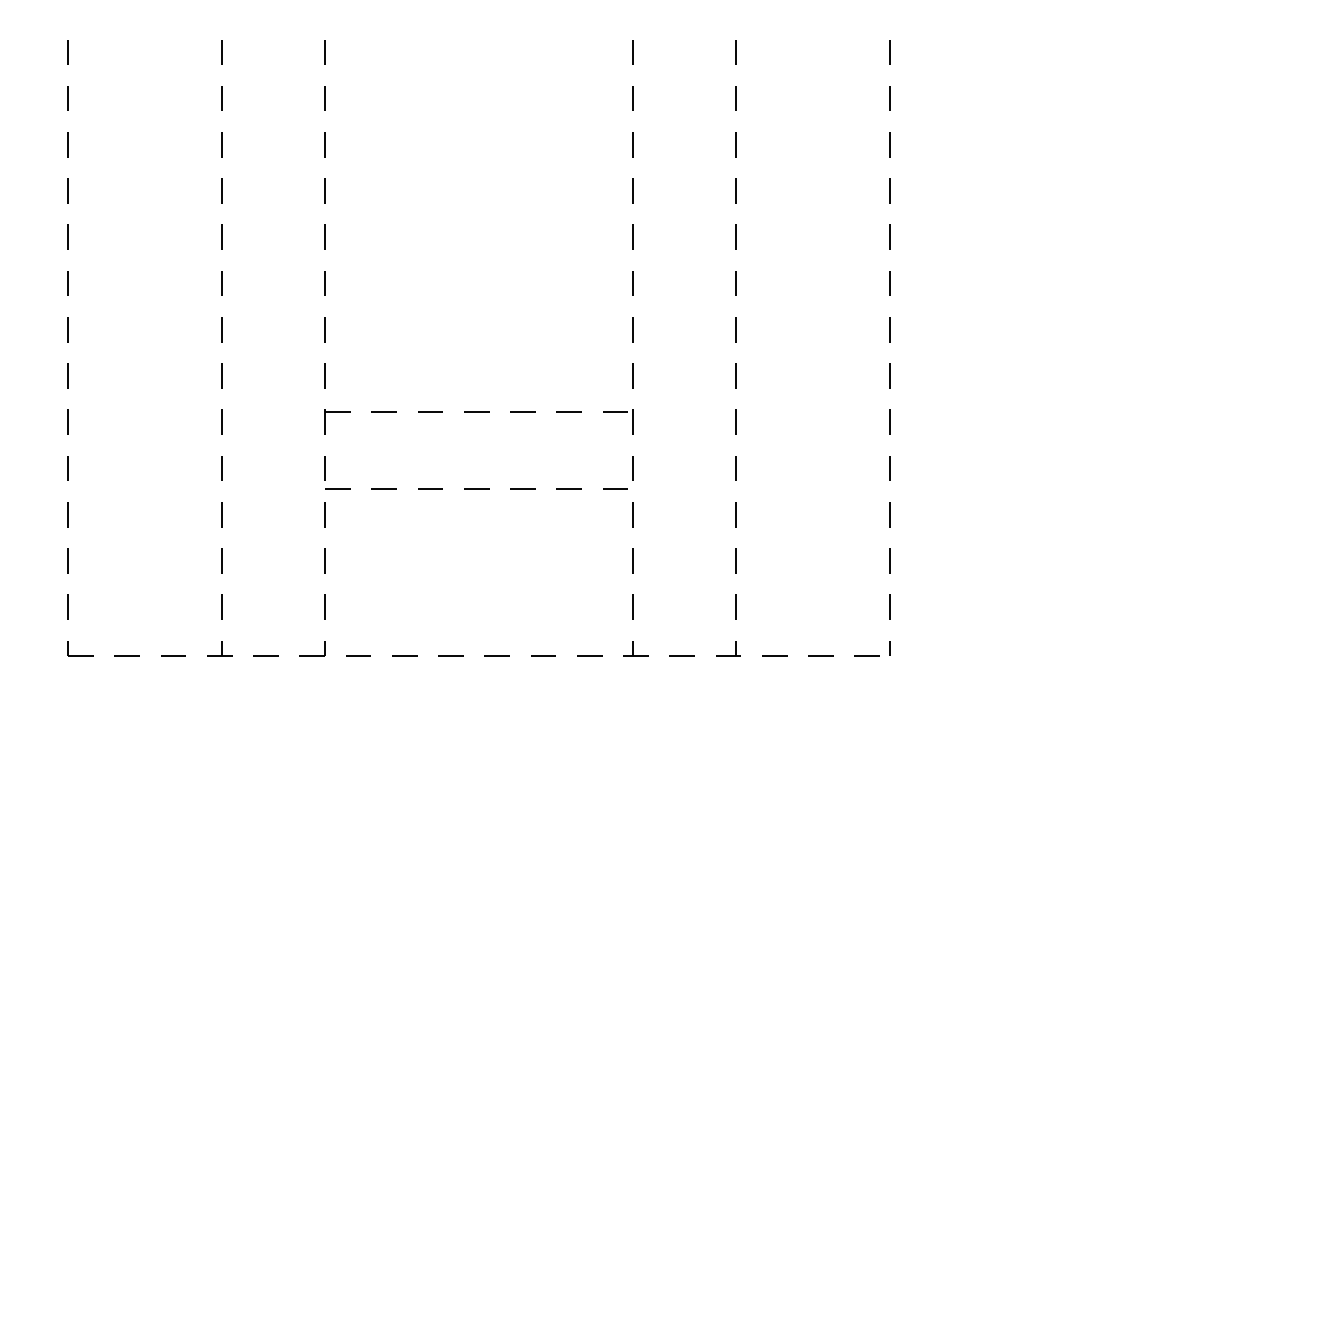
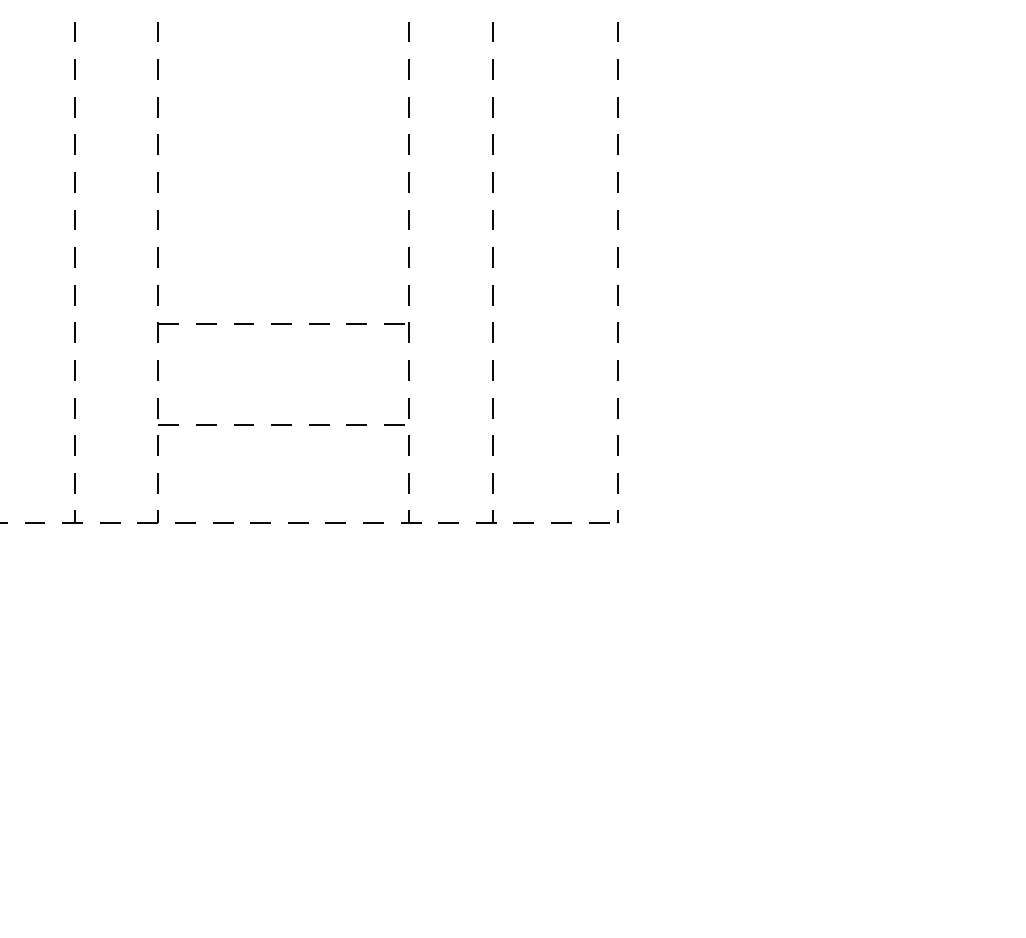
line: (476, 488) -> (281, 424), moved

